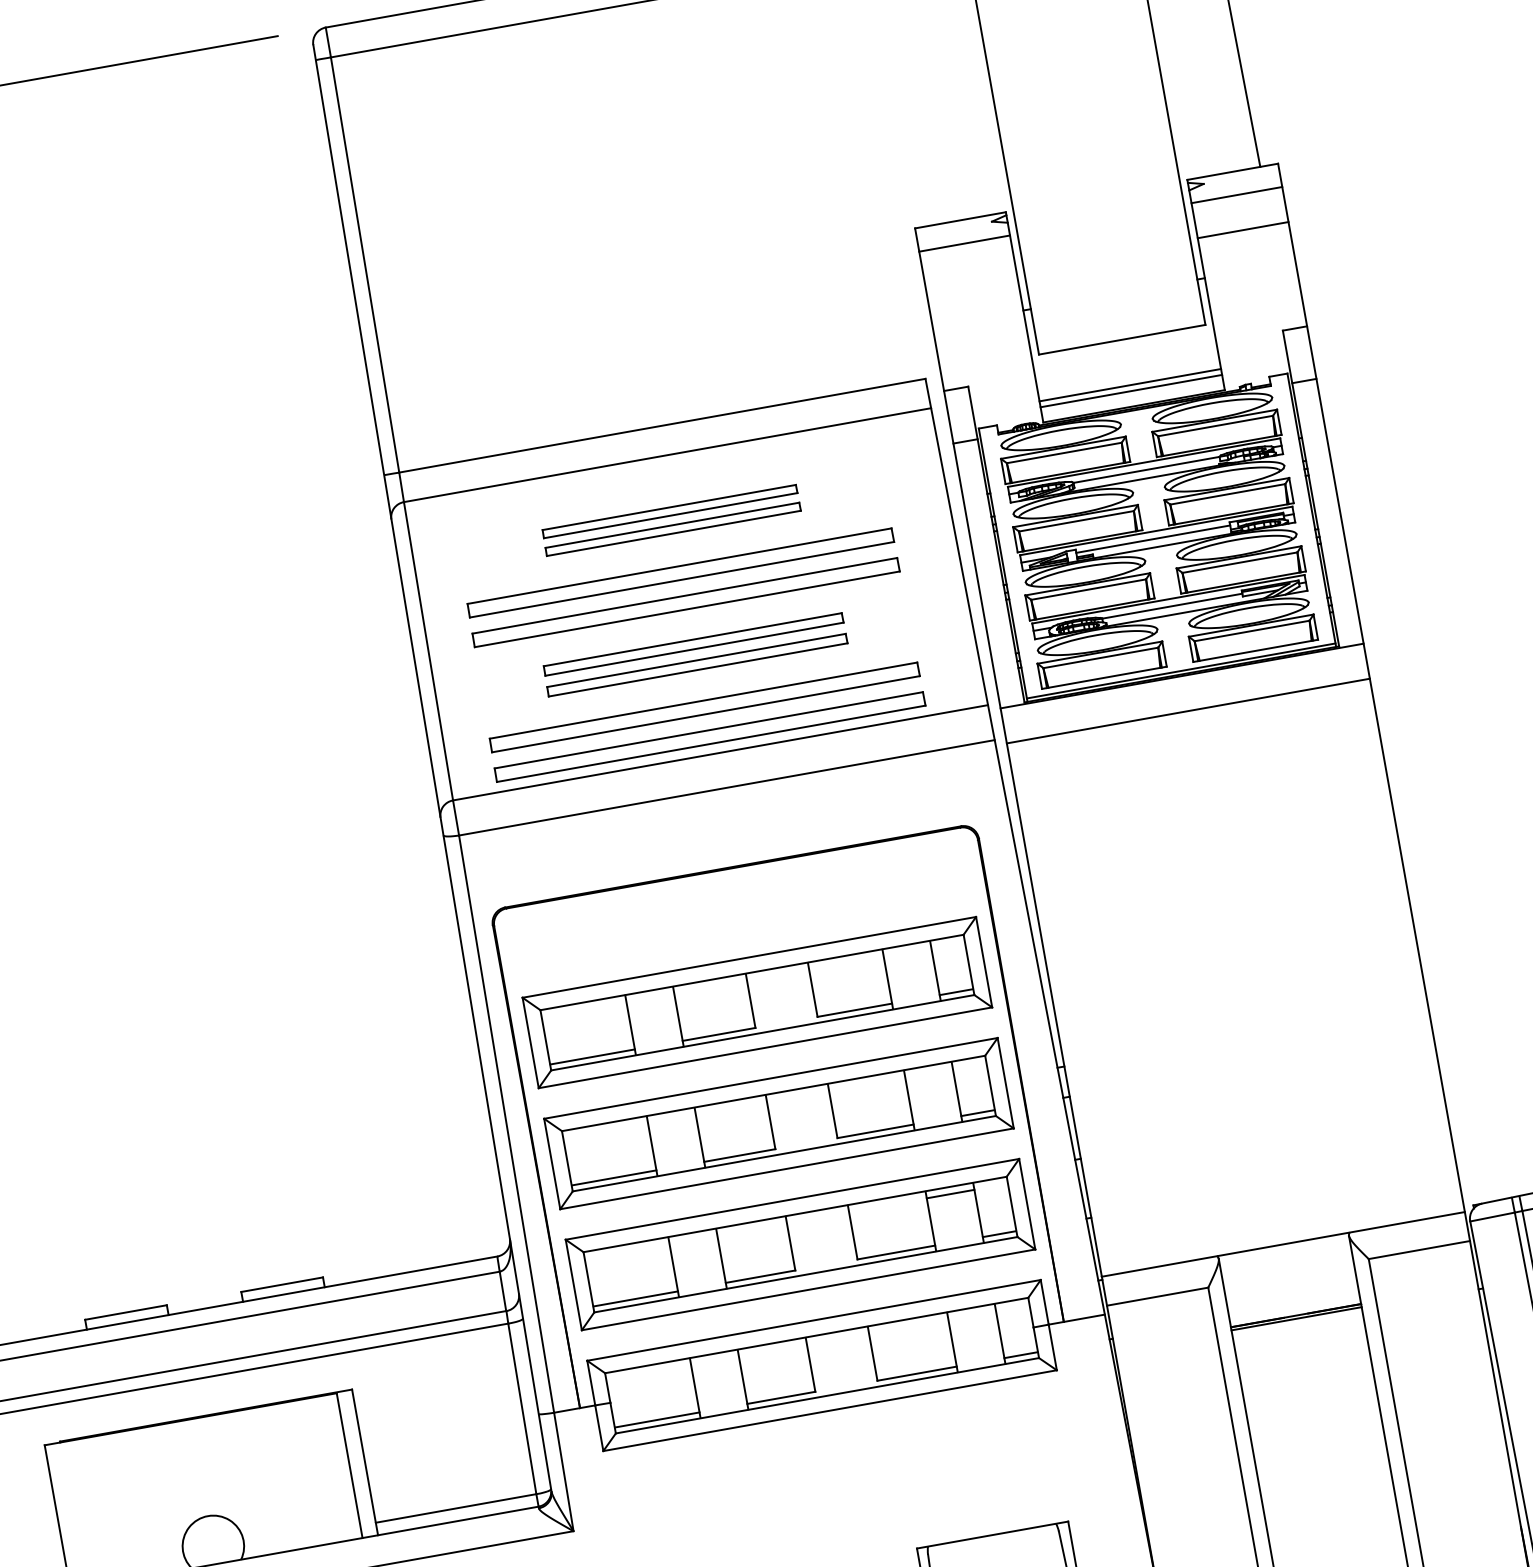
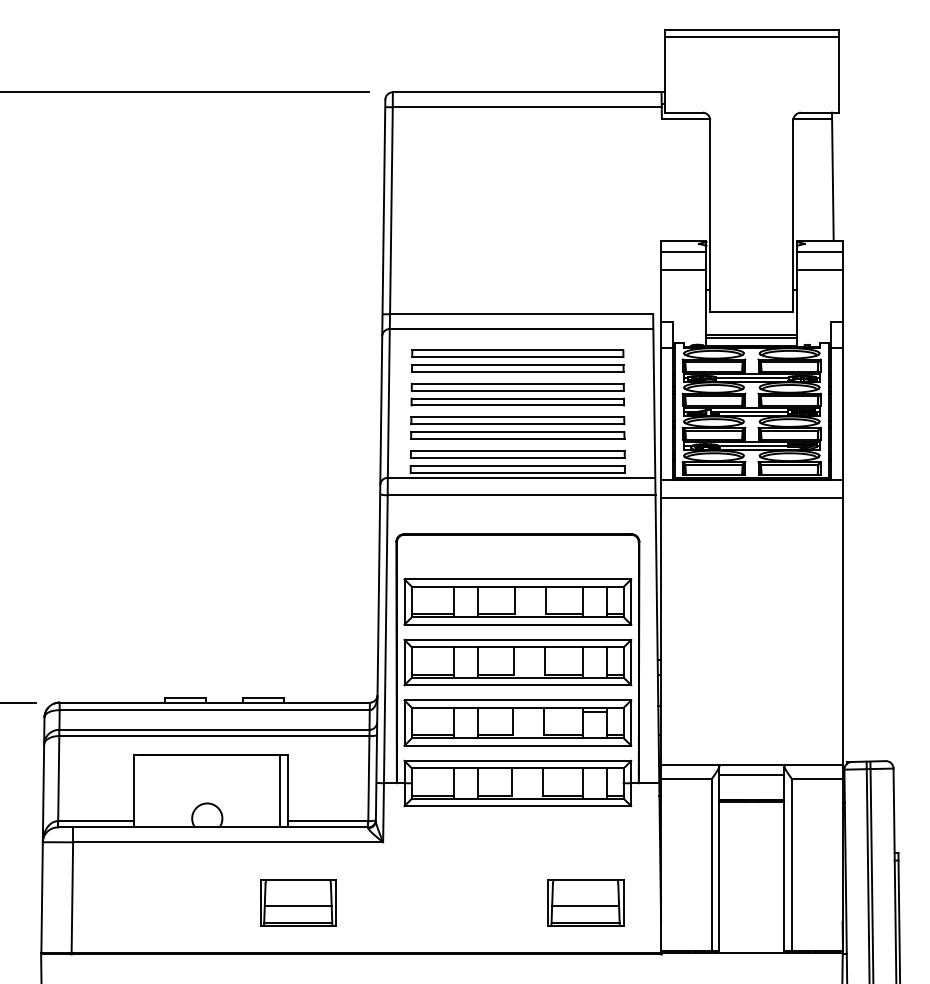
line: (970, 278) -> (683, 269), added
part: (670, 519) -> (517, 360), size x1.67
part: (694, 653) -> (517, 427), size x1.43
line: (1286, 1264) -> (751, 774), added

